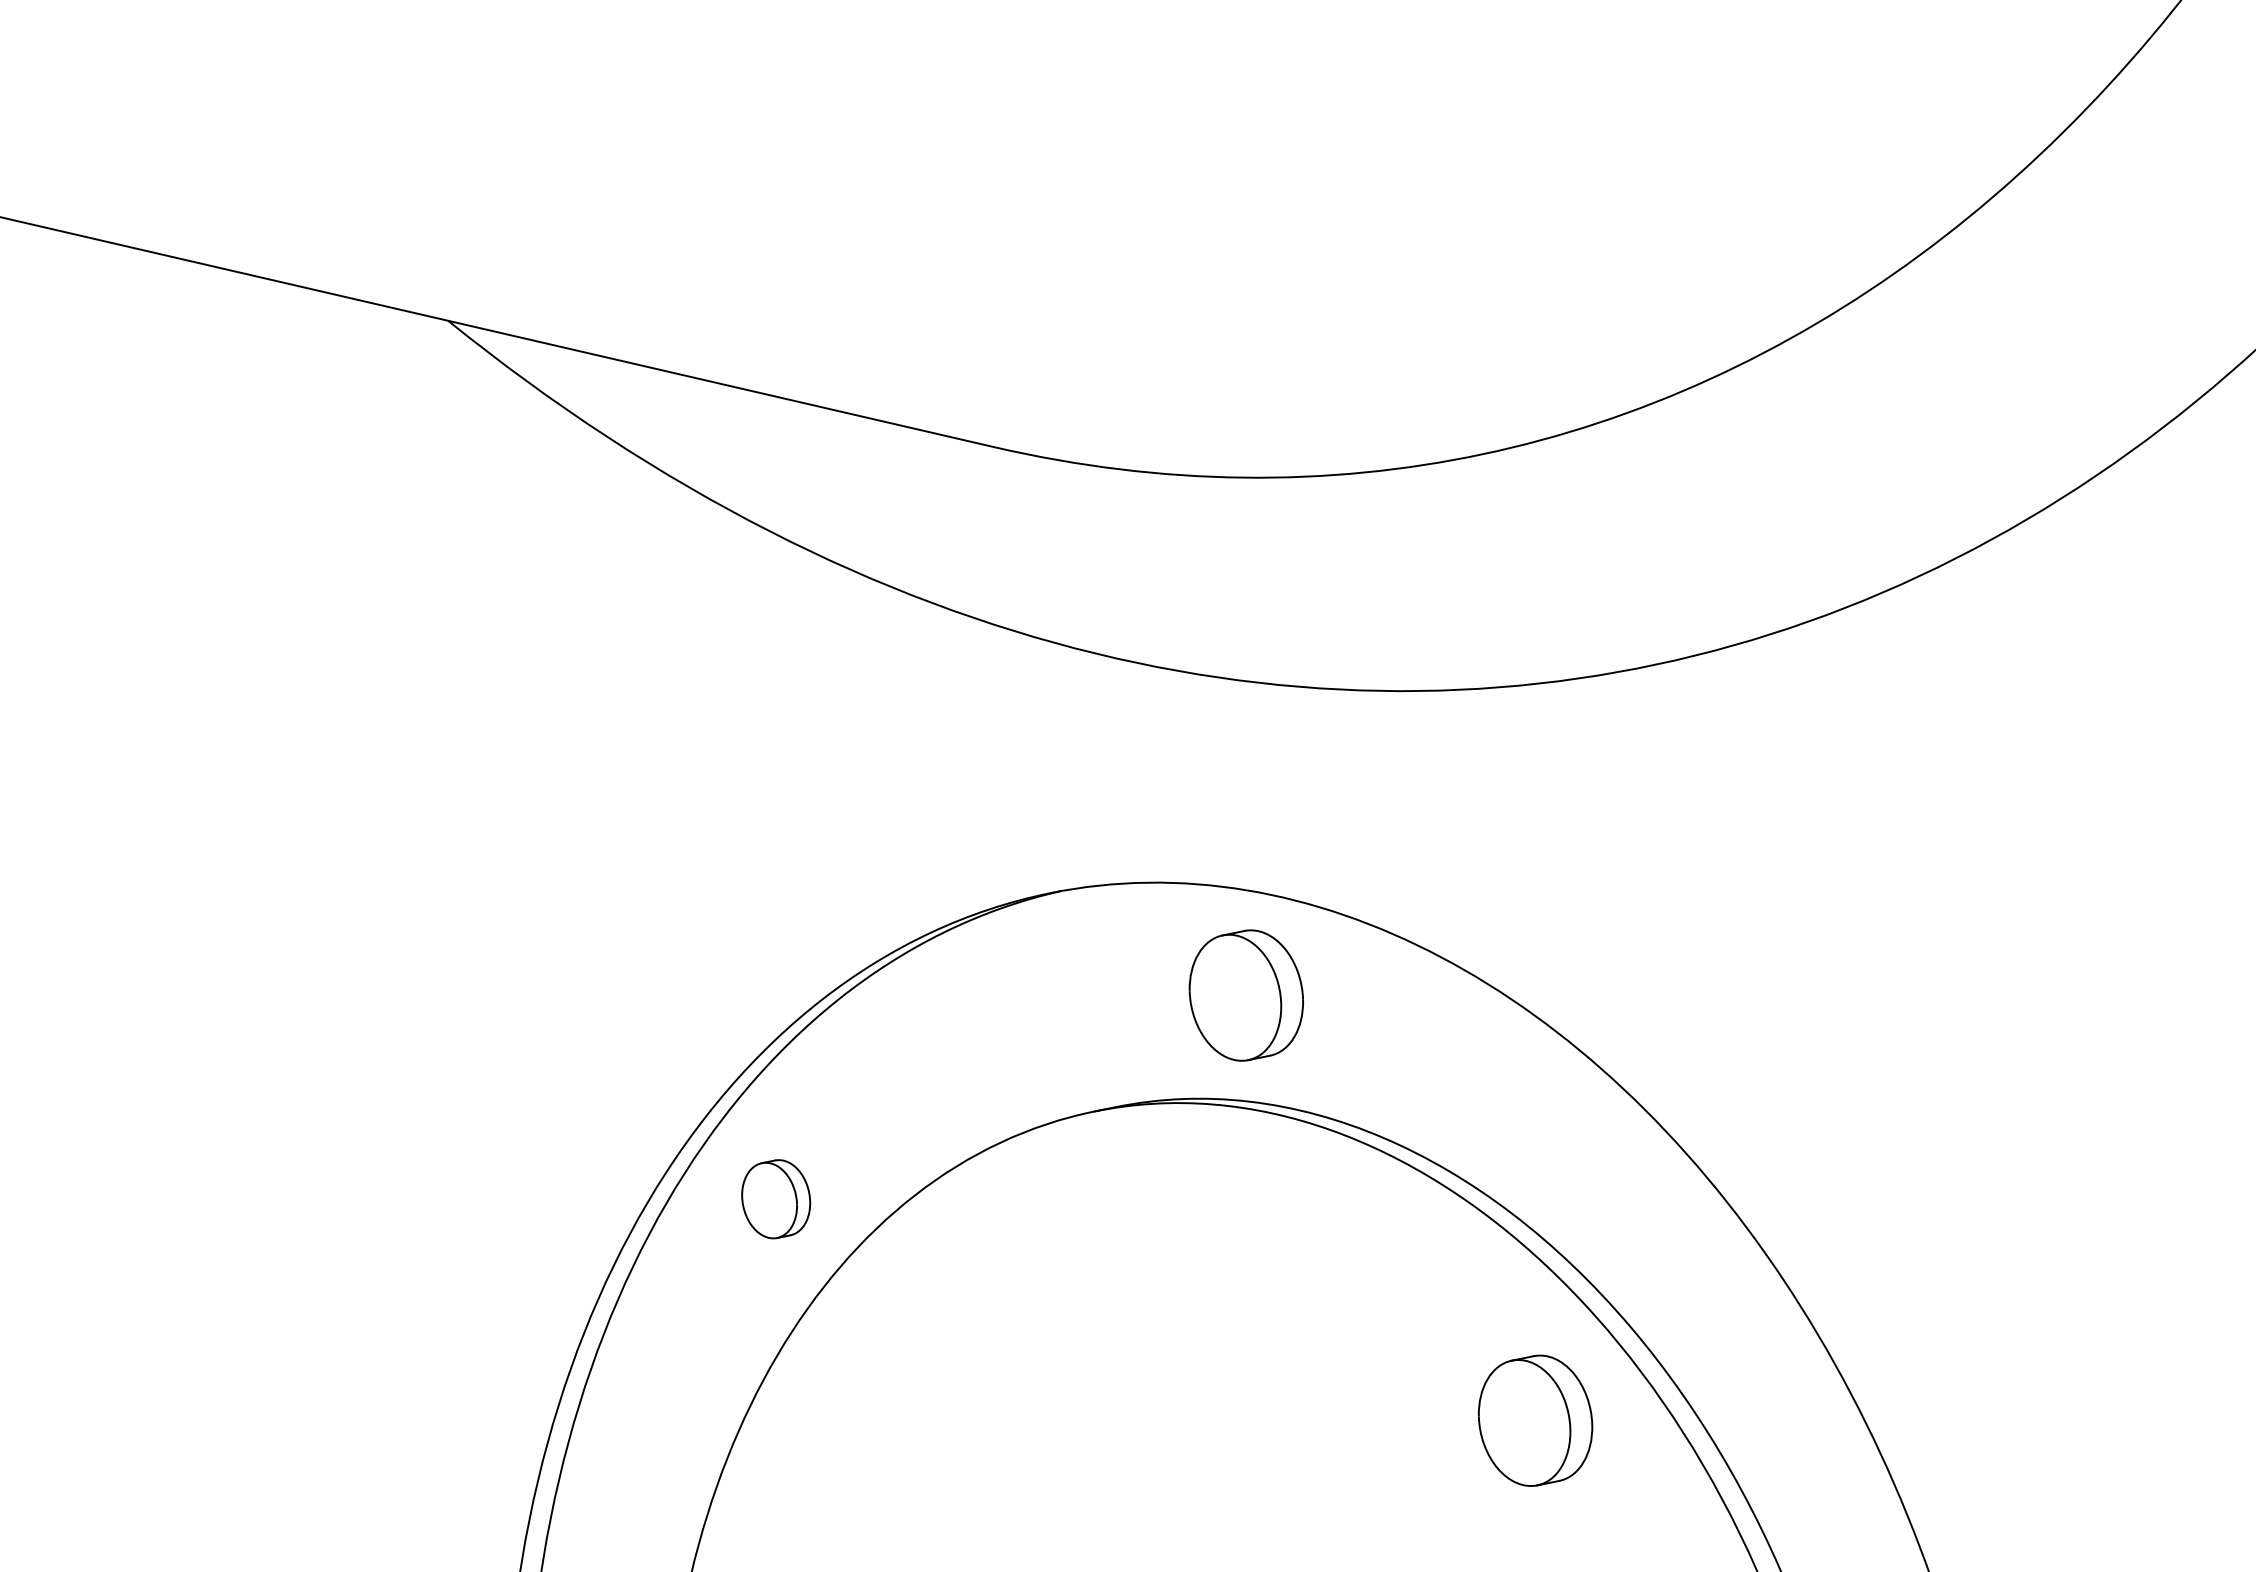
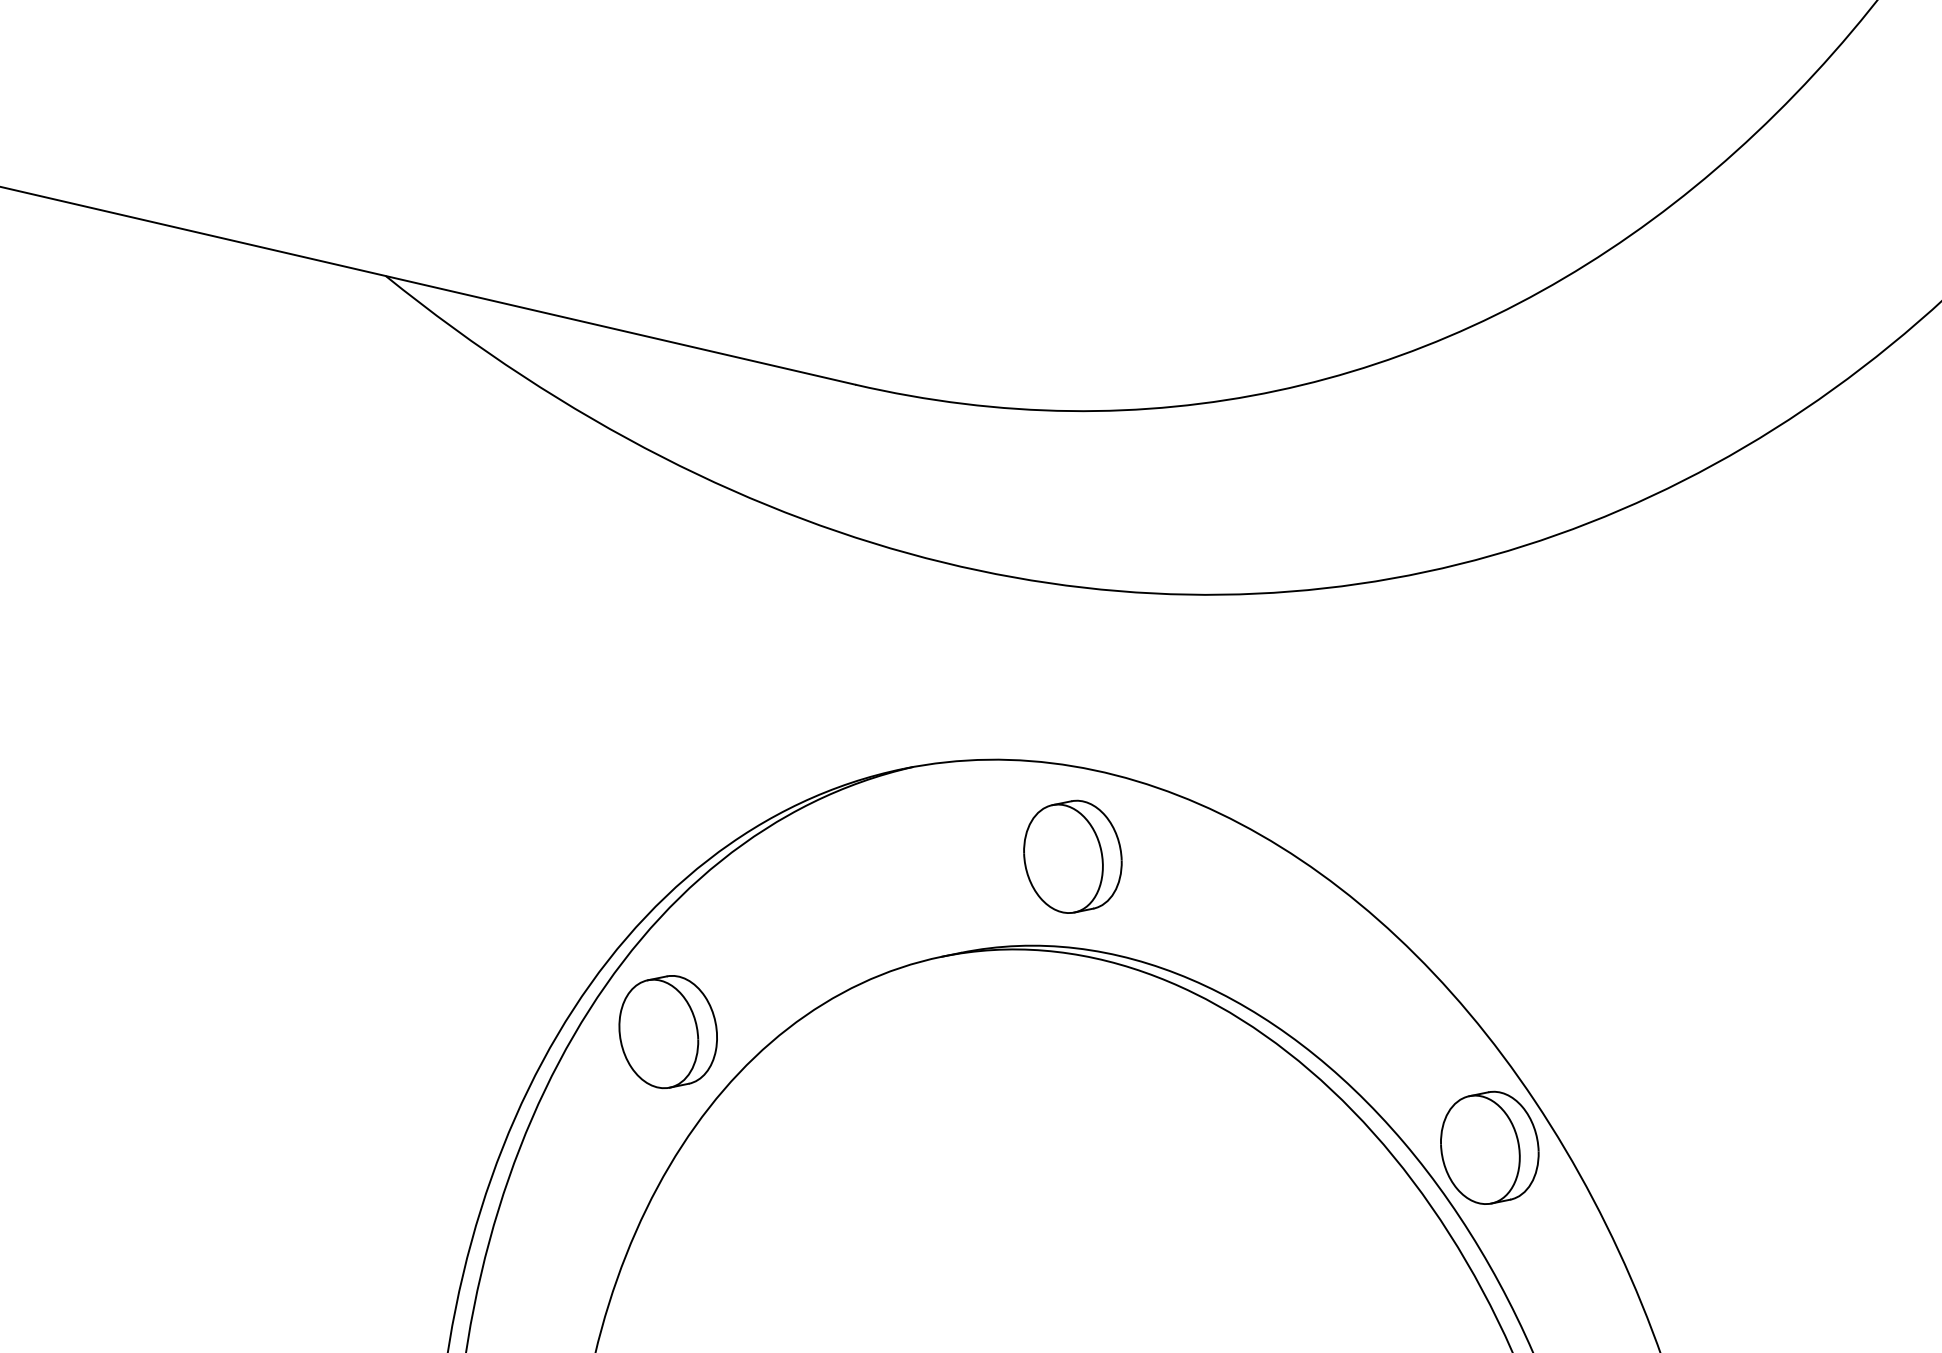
part: (775, 1199) -> (667, 1032), size x1.67
part: (1535, 1420) -> (1489, 1147), moved

